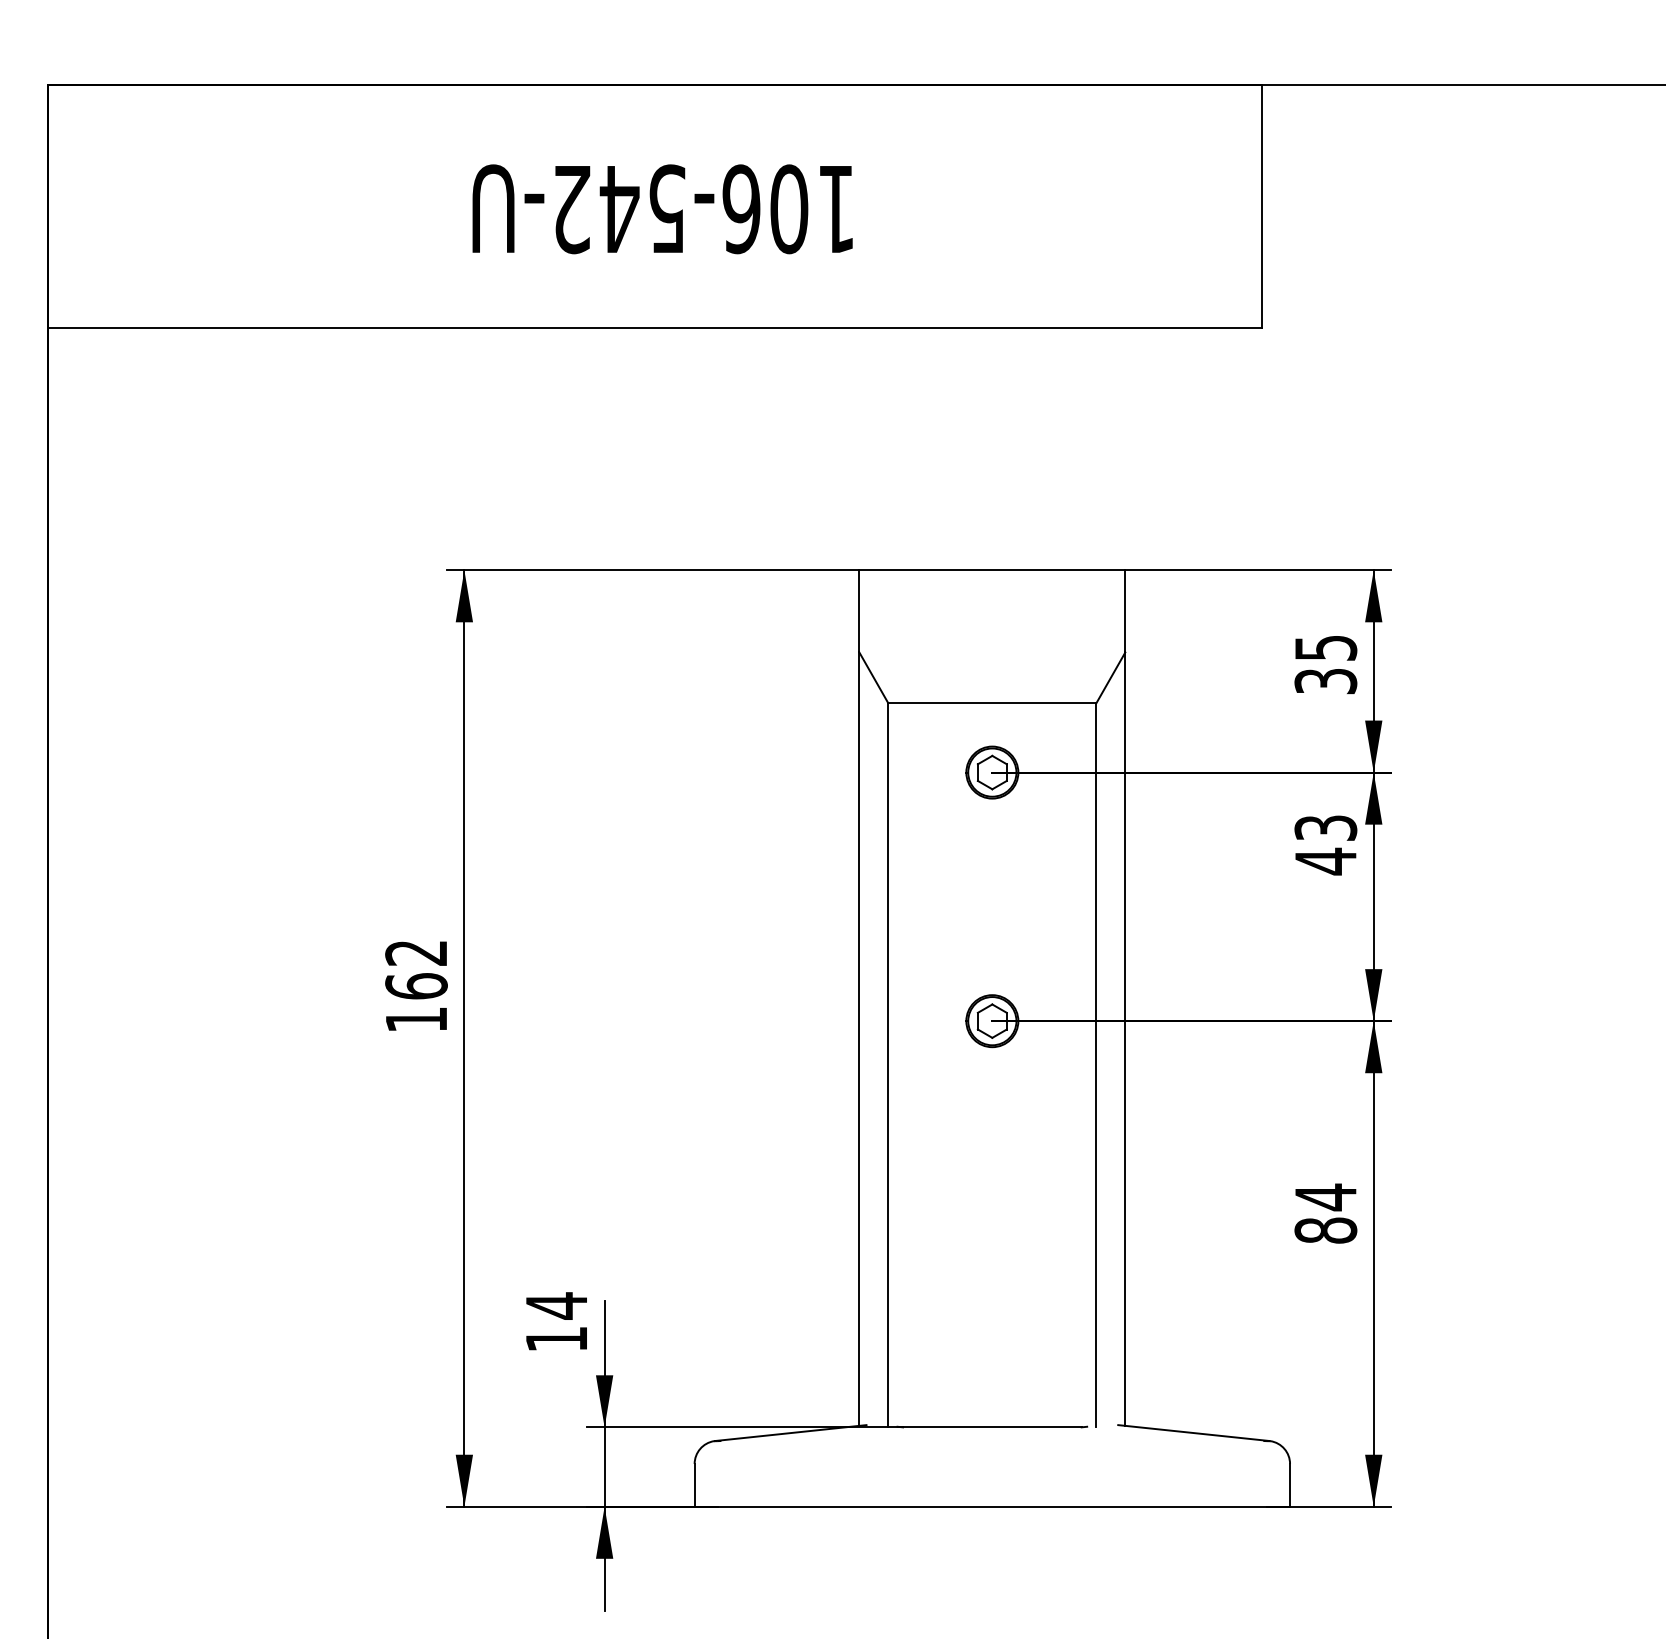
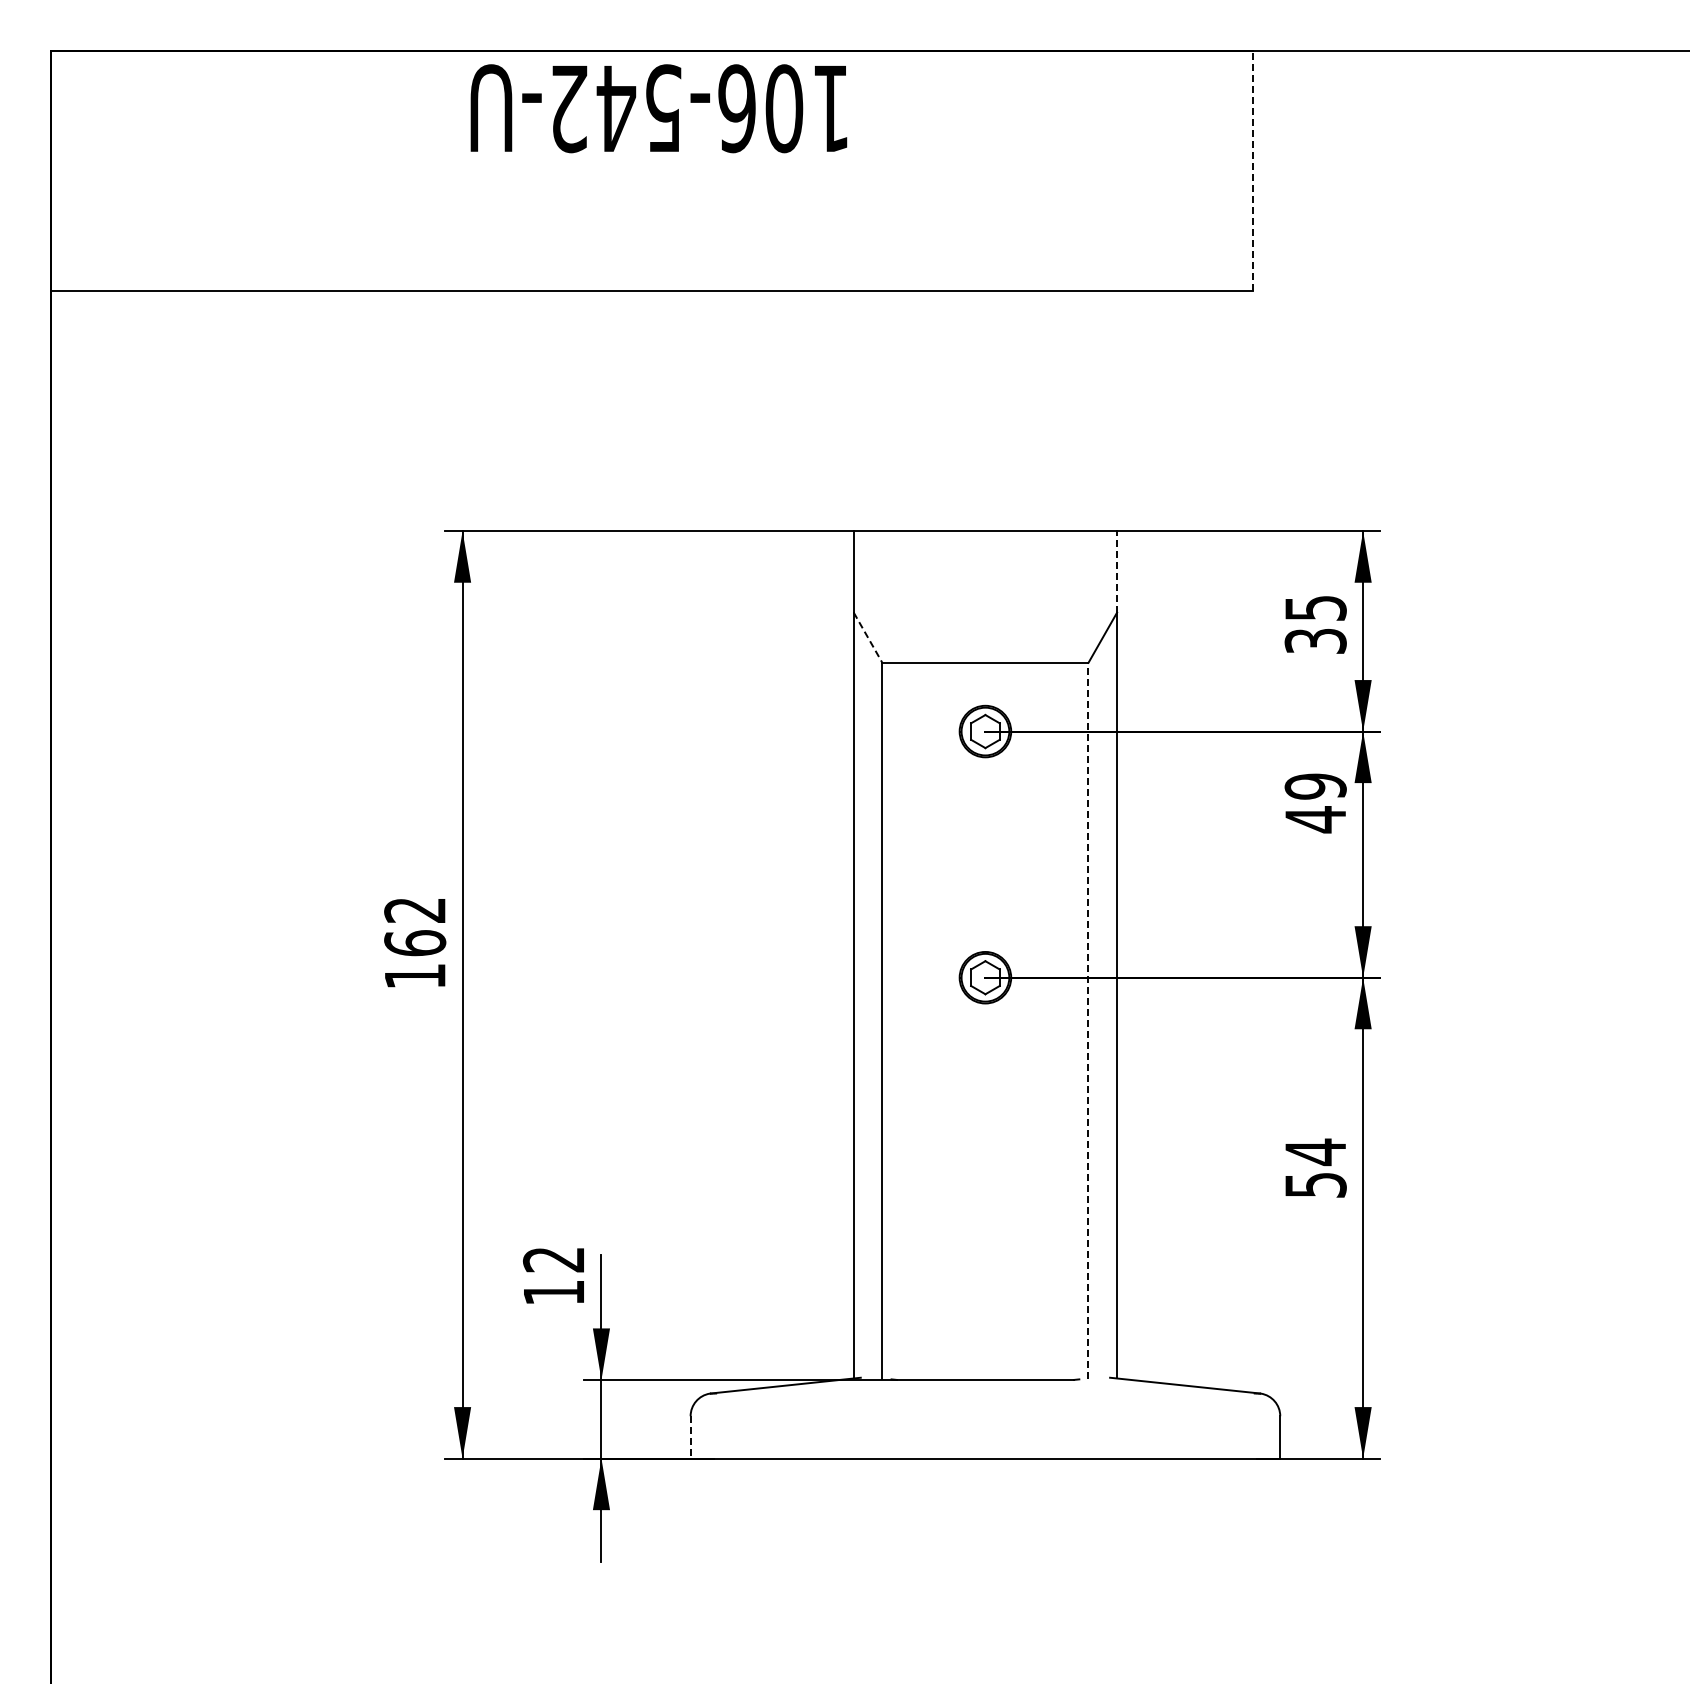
line: (1262, 206) -> (1252, 170), solid -> dashed
text: (662, 209) -> (658, 108), moved
line: (1125, 610) -> (1117, 571), solid -> dashed
line: (874, 677) -> (868, 637), solid -> dashed
text: (1325, 828) -> (1315, 786), 43 -> 49
line: (1096, 1064) -> (1088, 1020), solid -> dashed
text: (1325, 1230) -> (1315, 1185), 84 -> 54
text: (555, 1305) -> (552, 1259), 14 -> 12
line: (694, 1485) -> (690, 1437), solid -> dashed

